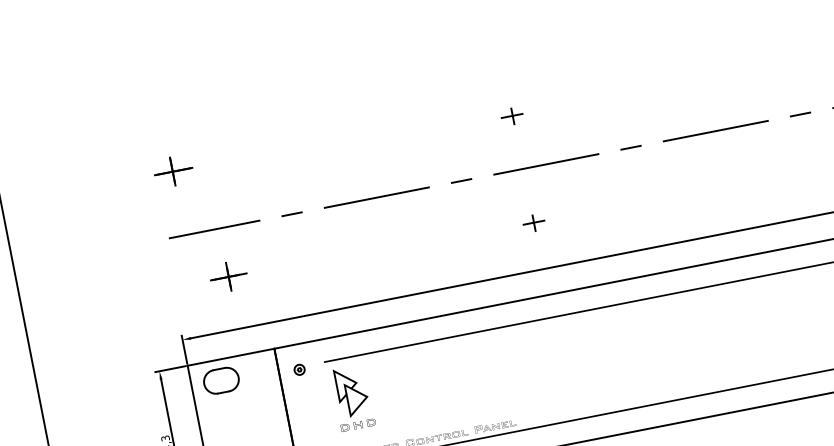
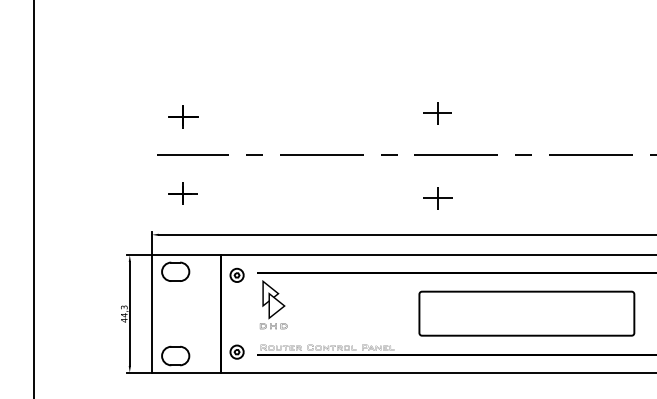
part: (512, 116) -> (437, 113), size x1.67
part: (173, 171) -> (183, 116), moved
part: (533, 223) -> (437, 198), size x1.67
part: (228, 276) -> (182, 193), moved
part: (673, 346) -> (526, 313), added
part: (298, 369) -> (236, 274), size x1.67

